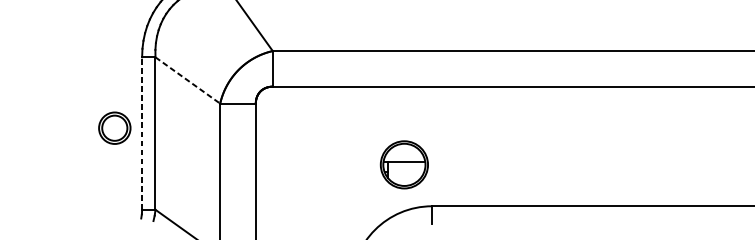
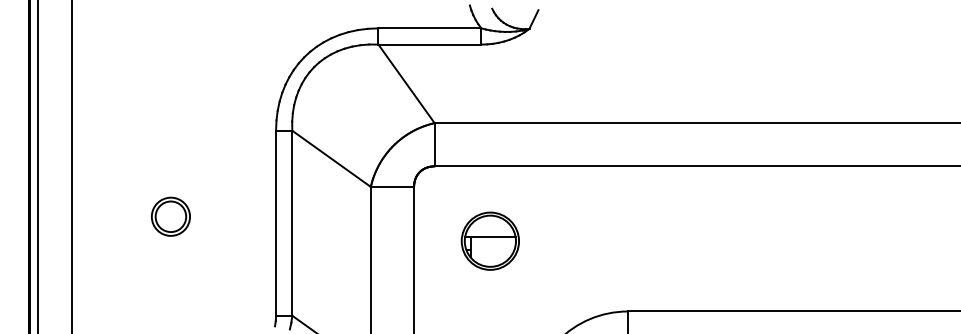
line: (187, 81) -> (331, 159), dashed -> solid
part: (114, 128) -> (170, 216), moved
line: (142, 133) -> (276, 223), dashed -> solid
part: (403, 164) -> (489, 240), moved

